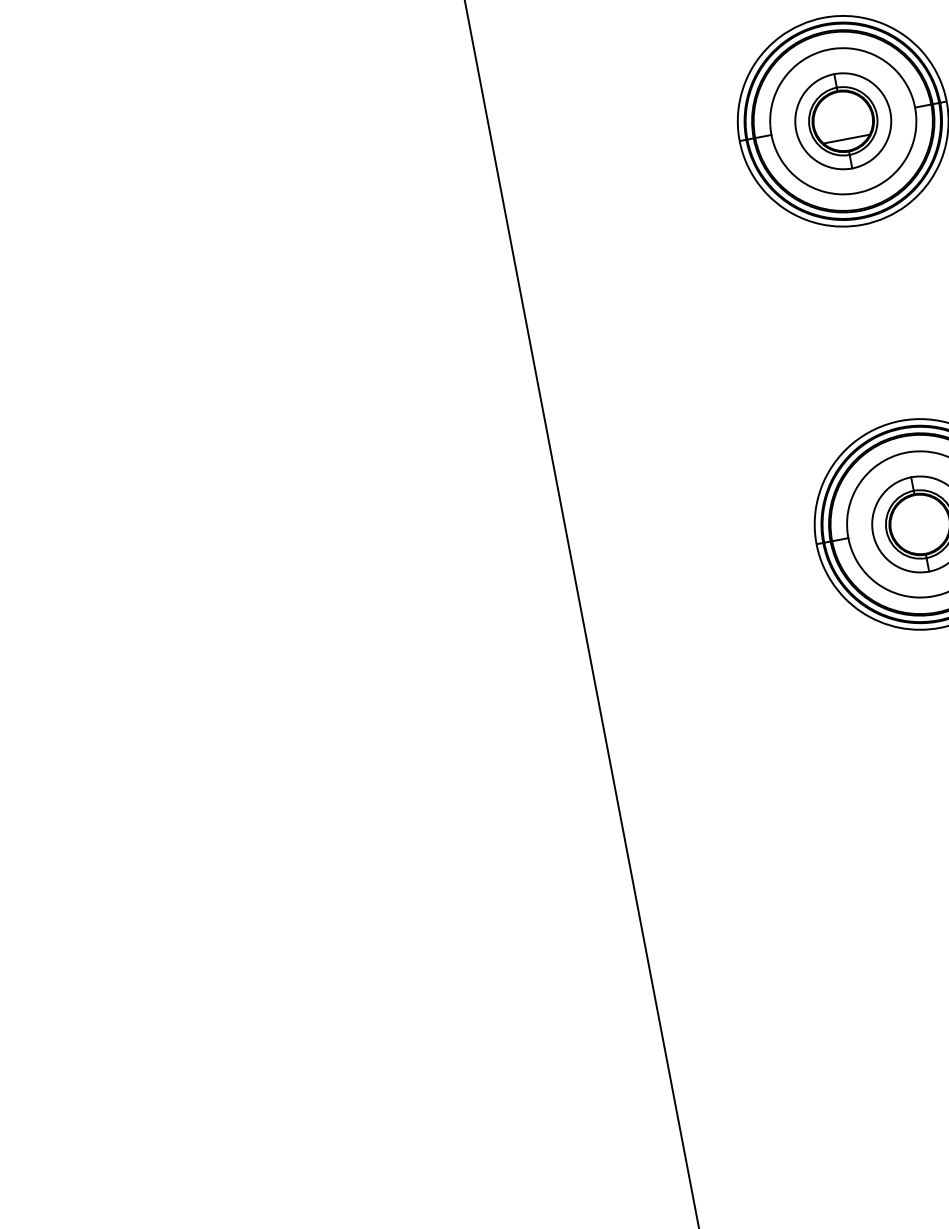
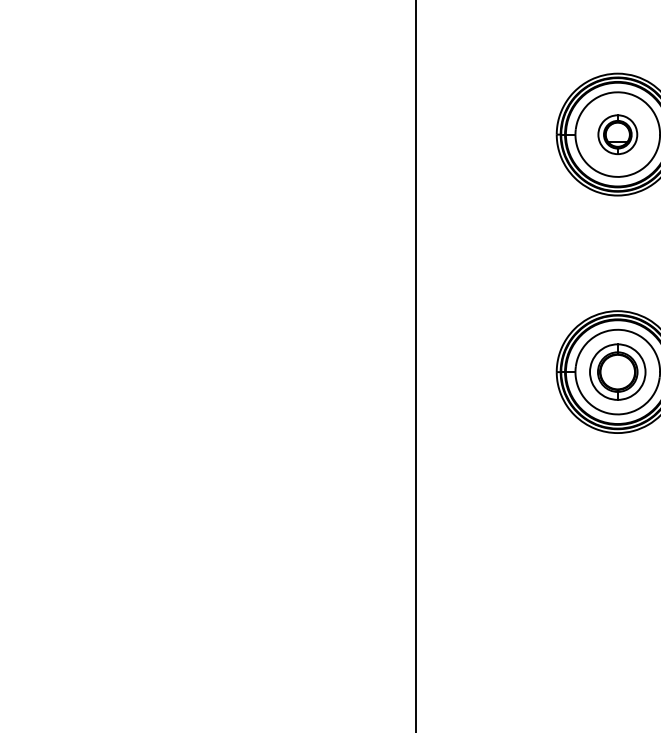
part: (842, 121) -> (617, 134), size x0.7

